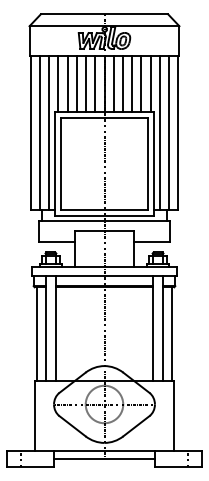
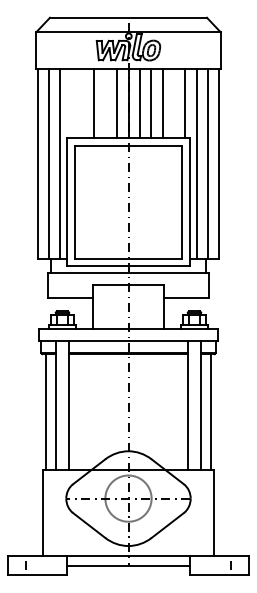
line: (58, 83) -> (71, 103), removed
line: (67, 83) -> (83, 103), removed
line: (85, 83) -> (105, 103), removed
line: (141, 83) -> (173, 103), removed

